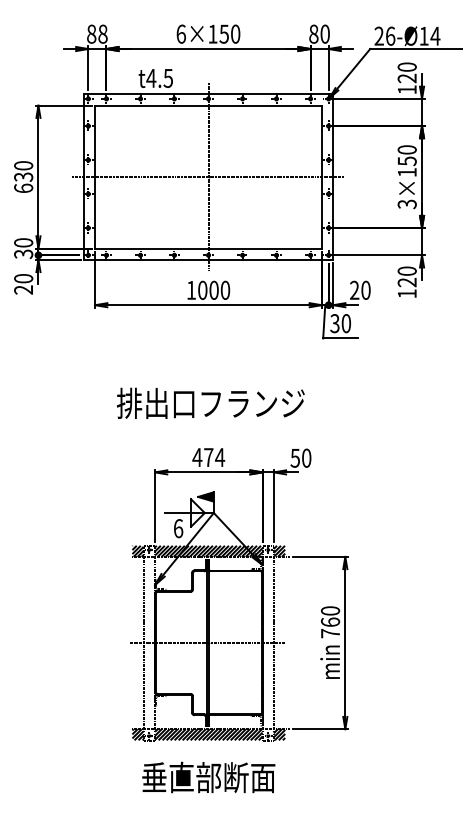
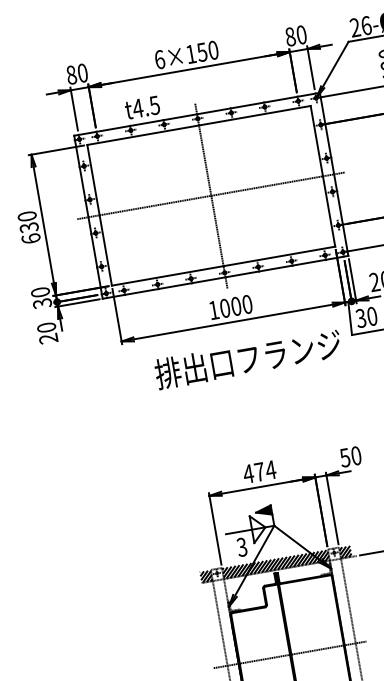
text: (102, 34) -> (82, 73), 88 -> 80
text: (210, 402) -> (247, 358), moved
text: (178, 528) -> (242, 547), 6 -> 3

